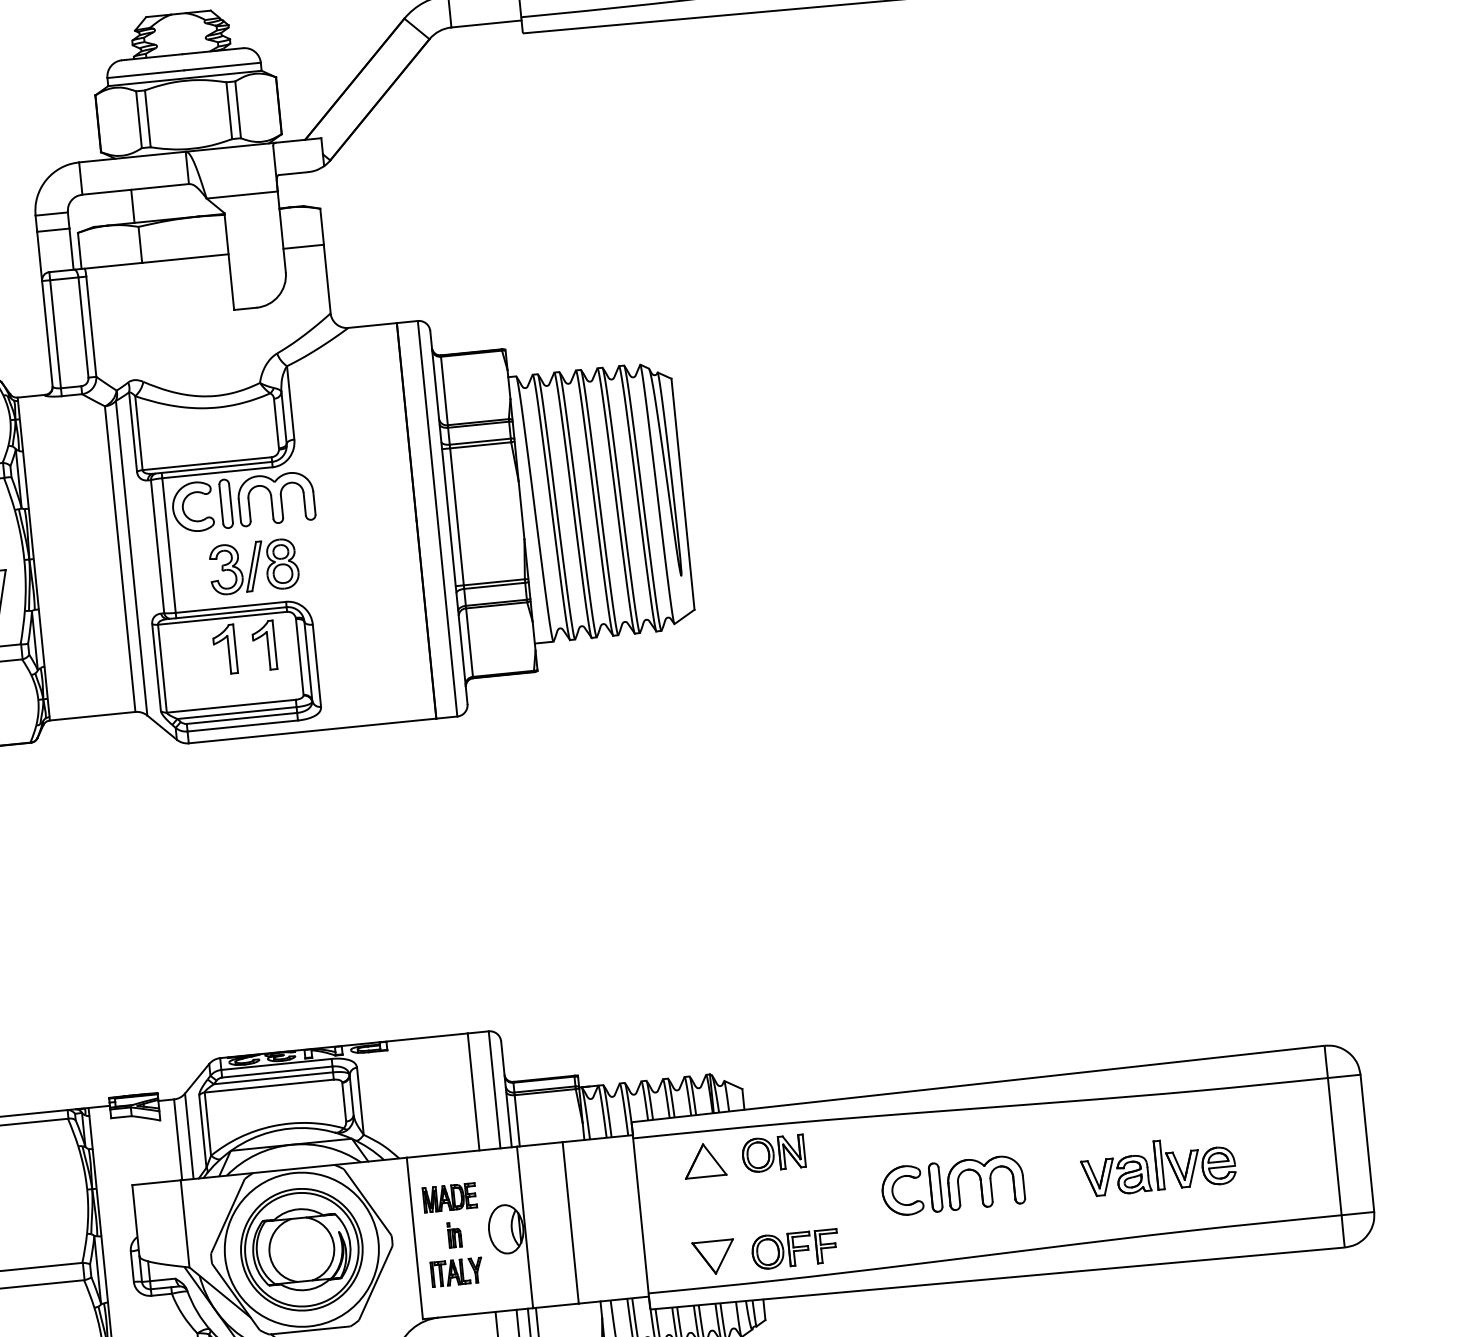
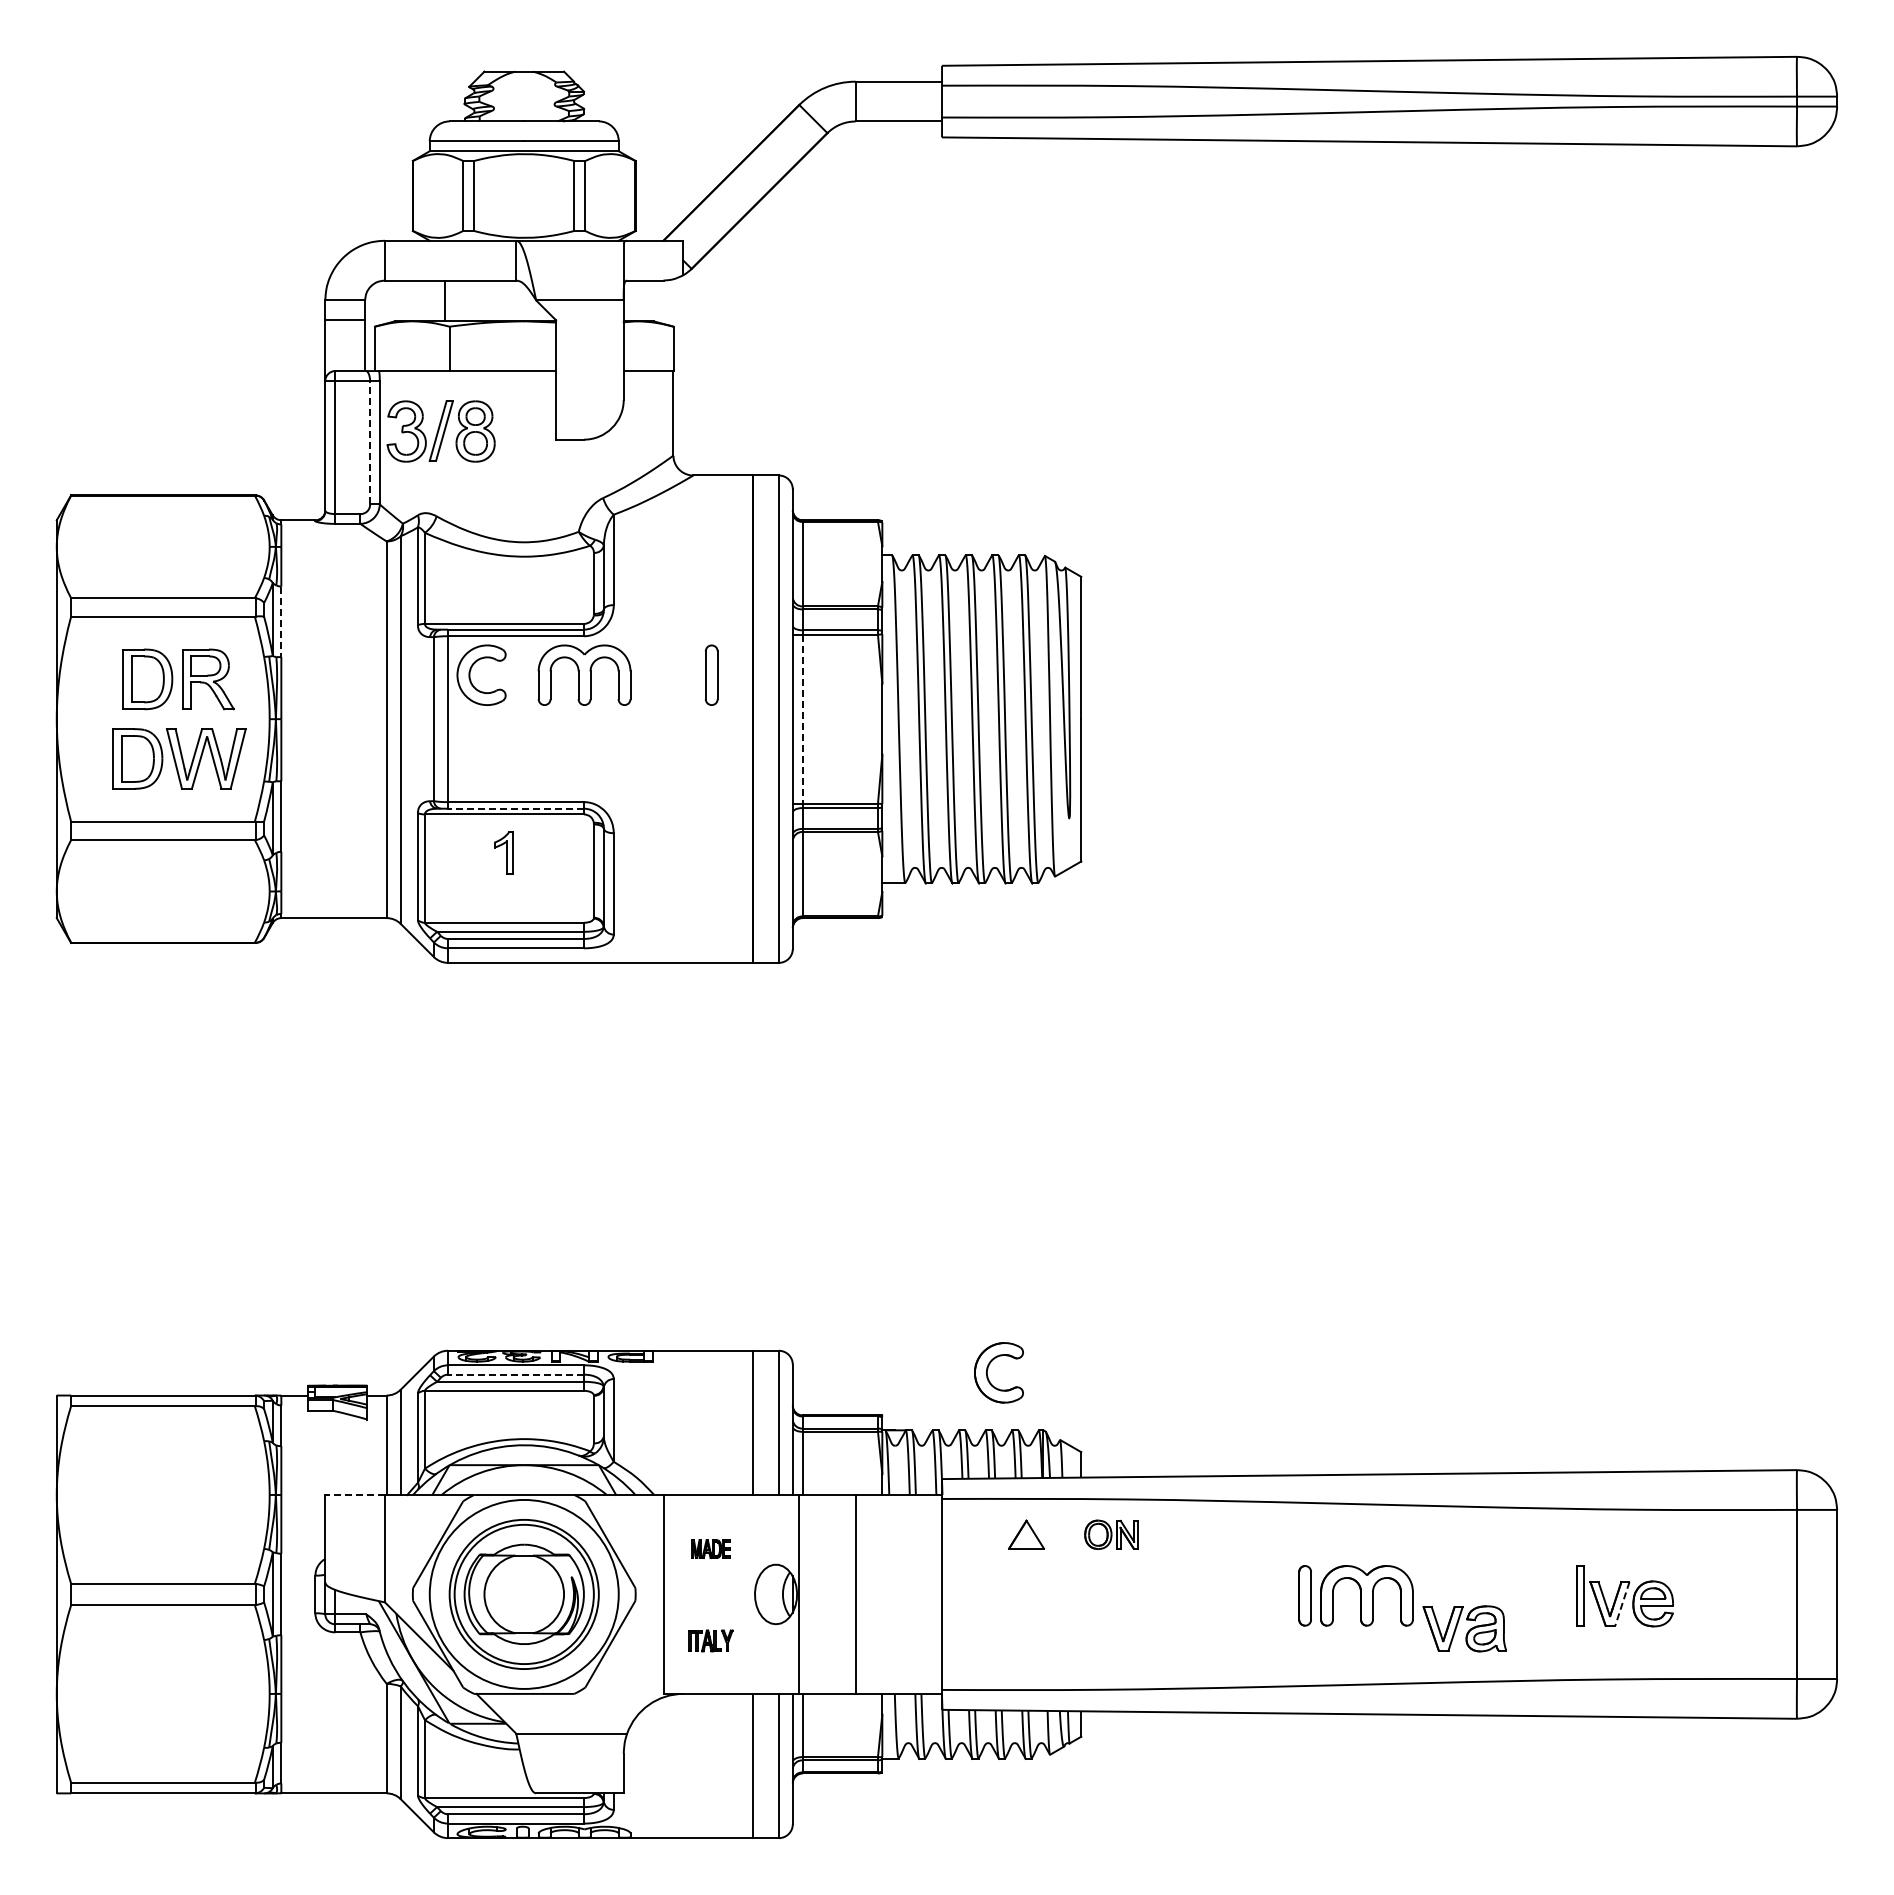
line: (83, 327) -> (370, 442), solid -> dashed
line: (26, 480) -> (281, 622), solid -> dashed
part: (225, 503) -> (711, 674), moved
line: (456, 517) -> (802, 719), solid -> dashed
part: (253, 566) -> (440, 431), moved
line: (231, 612) -> (515, 808), solid -> dashed
part: (263, 645) -> (551, 852), removed
part: (224, 649) -> (503, 852), size x0.7
line: (276, 1071) -> (515, 1374), solid -> dashed
part: (773, 1153) -> (1111, 1534), size x0.7
part: (704, 1160) -> (1026, 1534), size x0.7
line: (1193, 1168) -> (1622, 1603), solid -> dashed
part: (1115, 1175) -> (1464, 1628), moved
line: (156, 1182) -> (355, 1494), solid -> dashed
part: (893, 1189) -> (988, 1369), moved
part: (449, 1197) -> (710, 1548), size x0.6
part: (454, 1234) -> (712, 1594), removed
part: (795, 1248) -> (1126, 1653), removed
part: (714, 1257) -> (1026, 1654), removed
part: (456, 1272) -> (710, 1640), size x0.7

